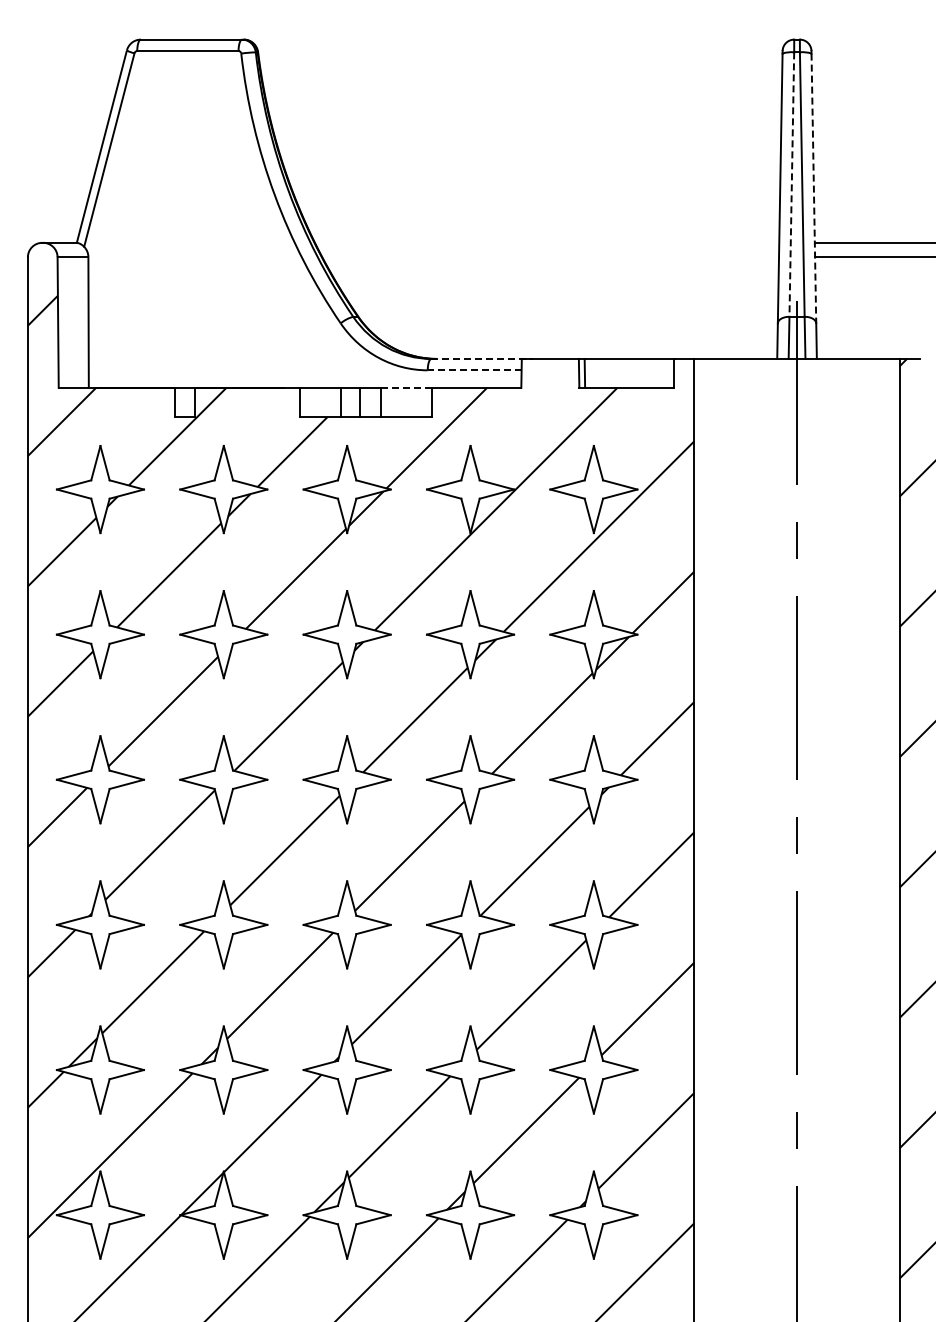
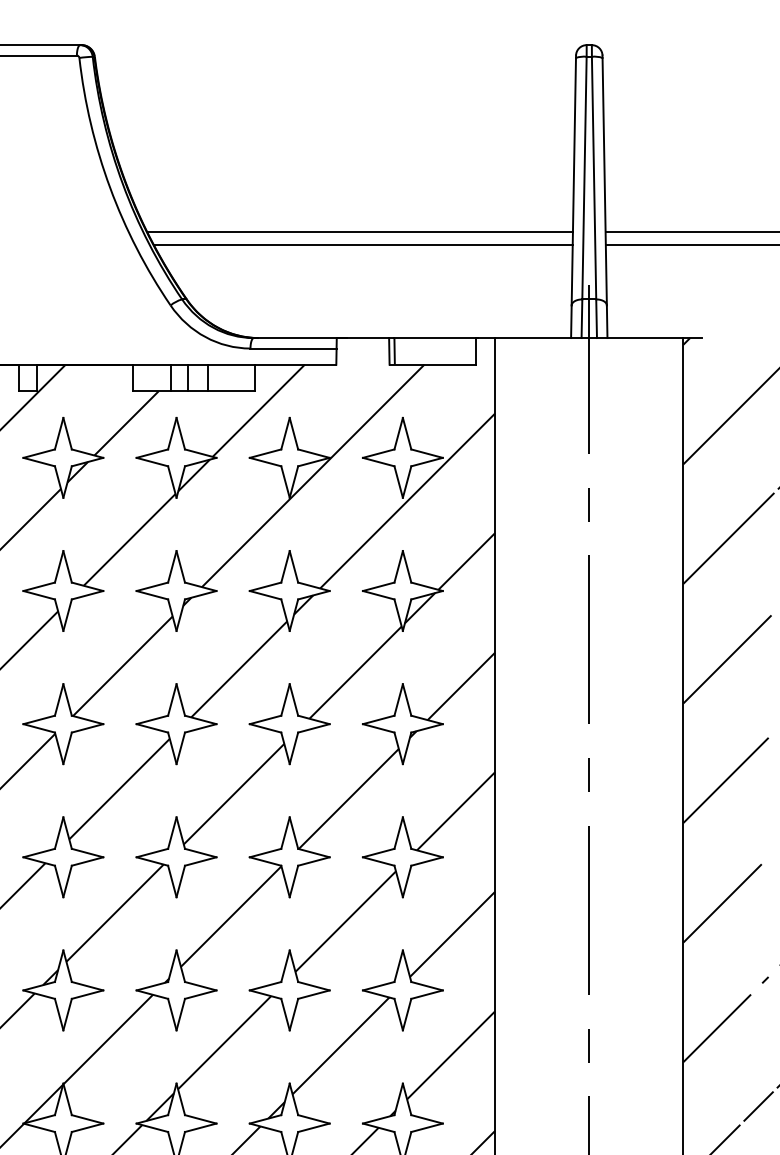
line: (791, 185) -> (584, 178), dashed -> solid
line: (813, 188) -> (604, 181), dashed -> solid
line: (546, 242) -> (359, 231), added
line: (550, 257) -> (363, 245), added
line: (482, 358) -> (300, 337), dashed -> solid
line: (474, 370) -> (293, 348), dashed -> solid
line: (406, 387) -> (230, 364), dashed -> solid

